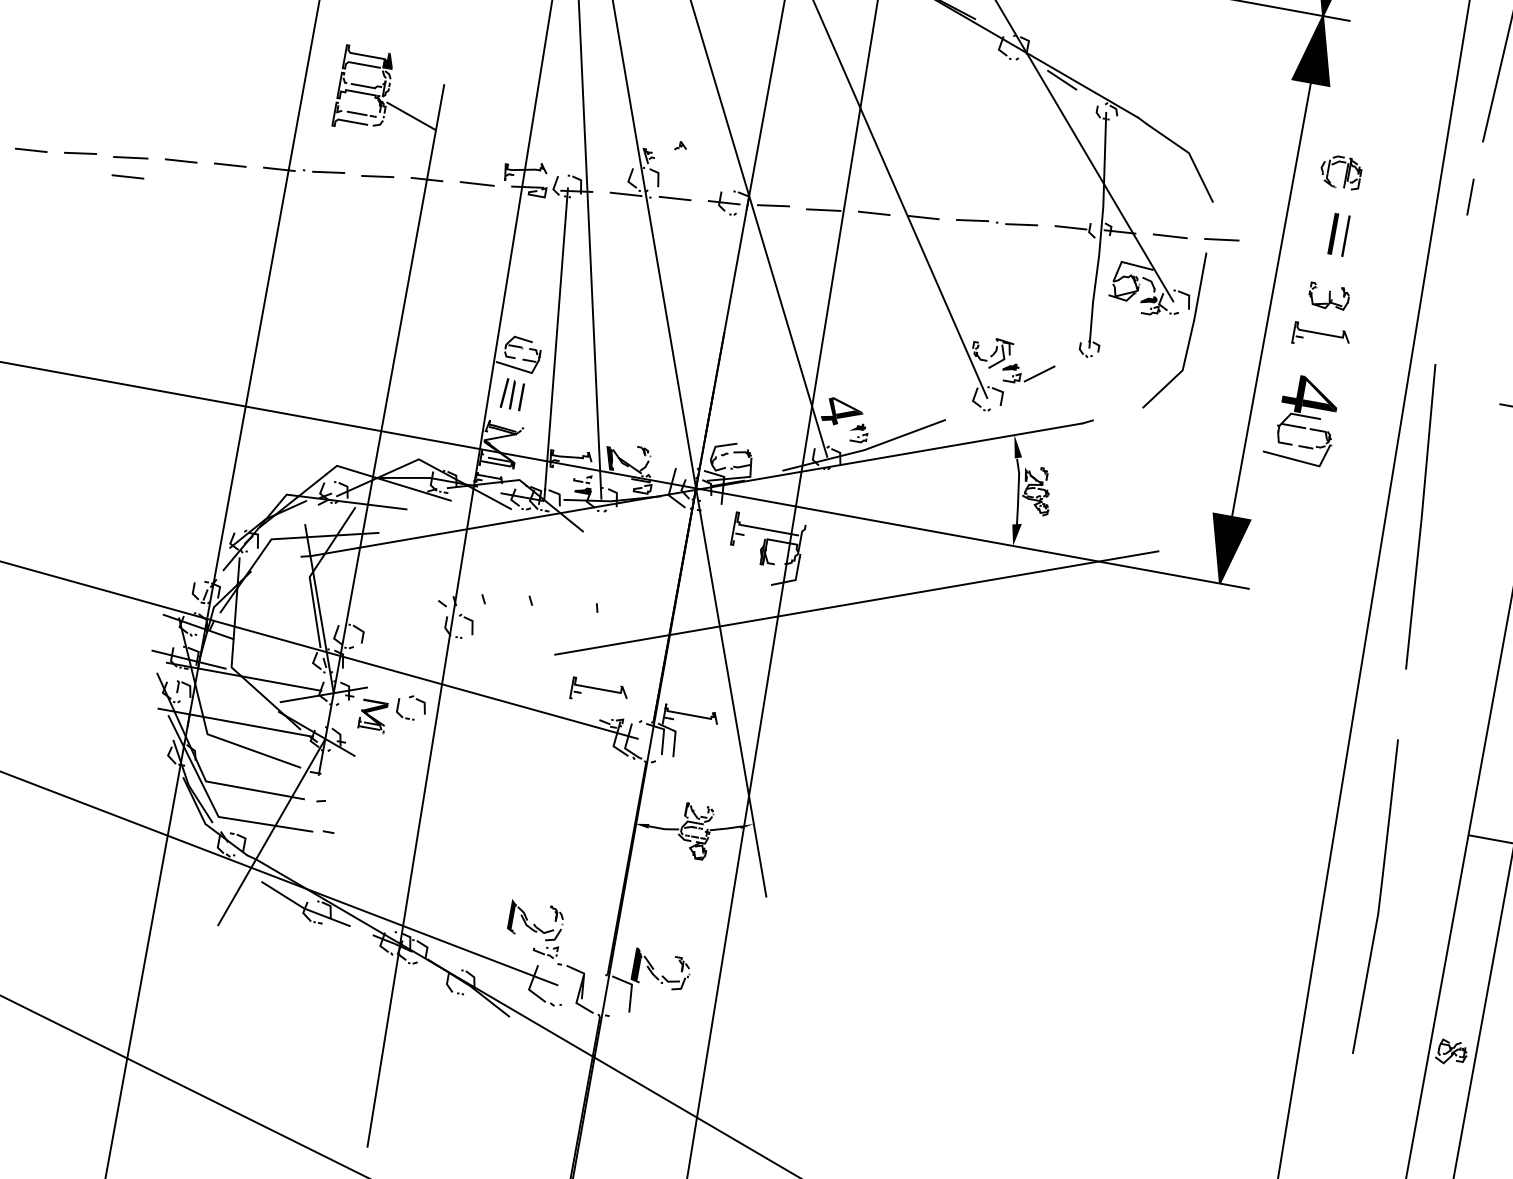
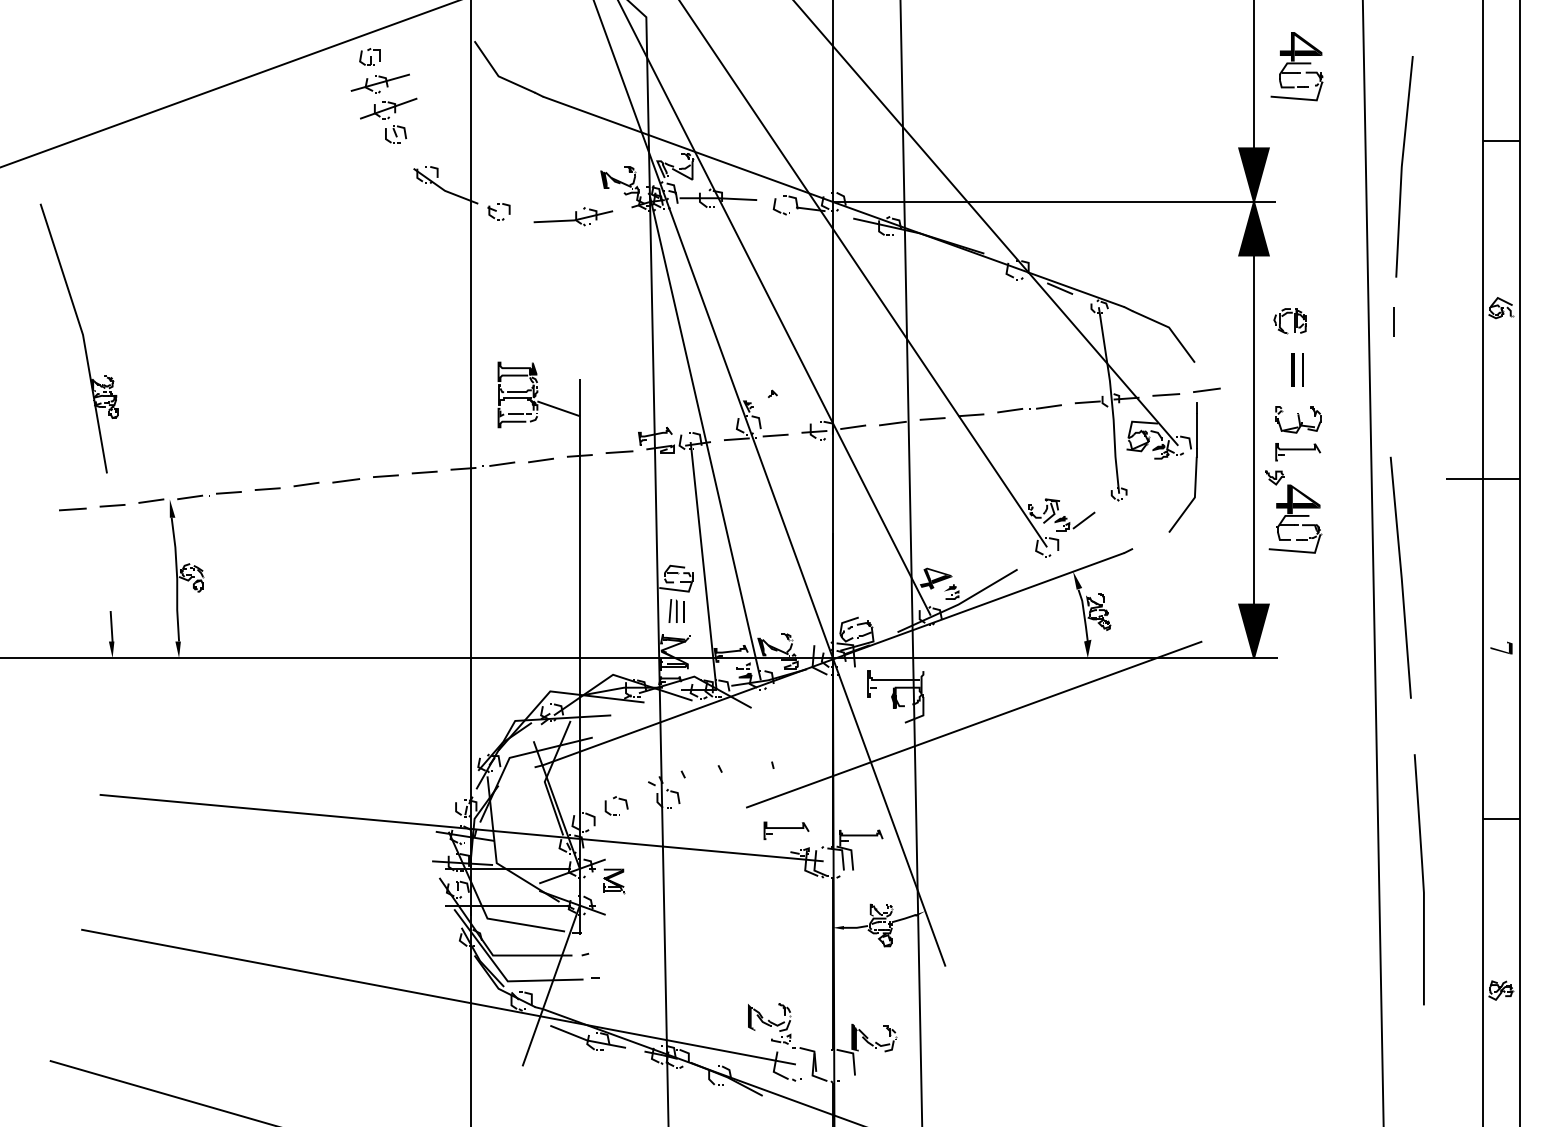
line: (127, 176) -> (346, 495), removed
part: (1329, 296) -> (1298, 419), size x1.43
part: (1286, 363) -> (1274, 477), added
part: (415, 699) -> (618, 799), moved

